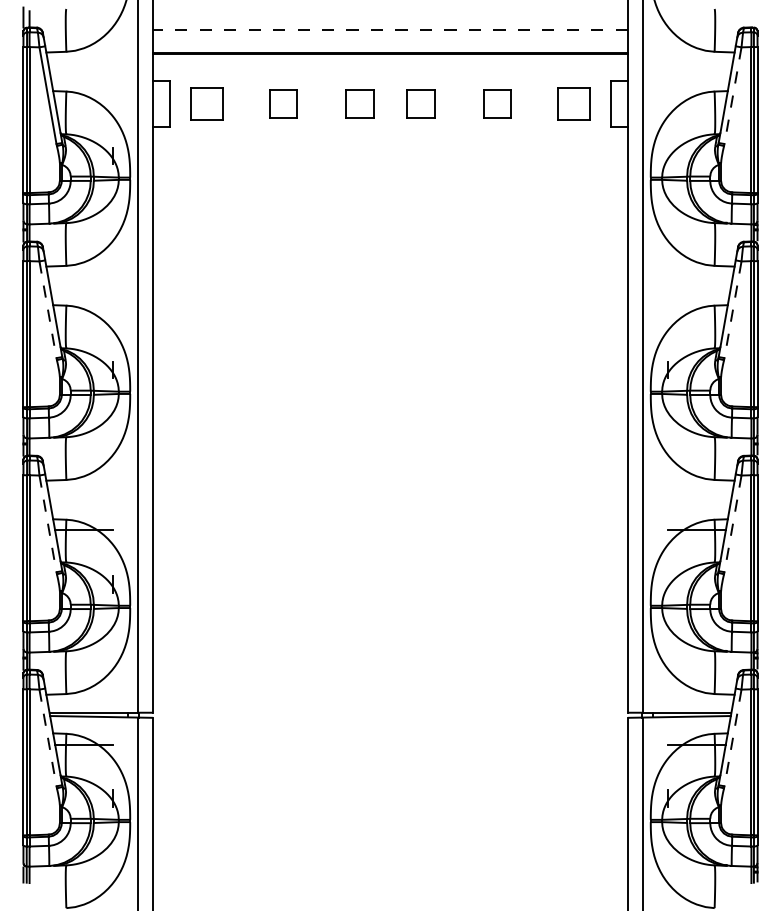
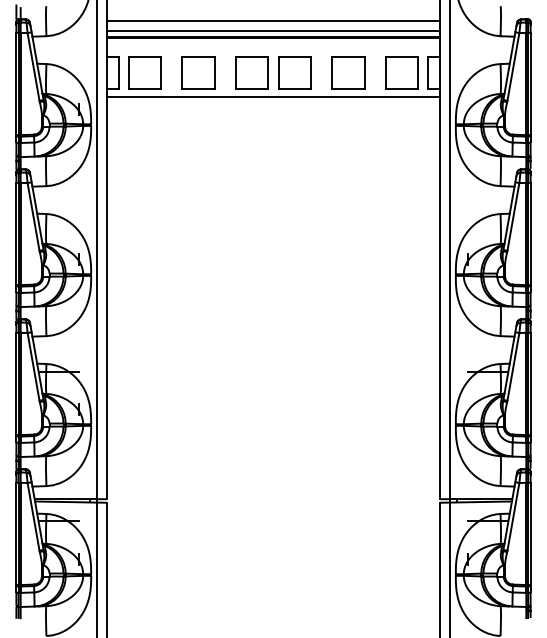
line: (390, 30) -> (273, 21), dashed -> solid
line: (390, 44) -> (273, 31), added
line: (732, 96) -> (513, 67), dashed -> solid
part: (206, 103) -> (144, 72), size x1.43
part: (283, 103) -> (198, 72), size x1.67
part: (359, 103) -> (251, 72), size x1.67
part: (420, 103) -> (294, 72), size x1.67
part: (497, 103) -> (348, 72), size x1.67
part: (573, 103) -> (401, 72), size x1.43
line: (390, 138) -> (273, 96), added
line: (48, 310) -> (33, 217), dashed -> solid
line: (732, 310) -> (513, 217), dashed -> solid
line: (48, 524) -> (33, 367), dashed -> solid
line: (732, 524) -> (513, 367), dashed -> solid
line: (48, 738) -> (33, 517), dashed -> solid
line: (732, 738) -> (513, 517), dashed -> solid

